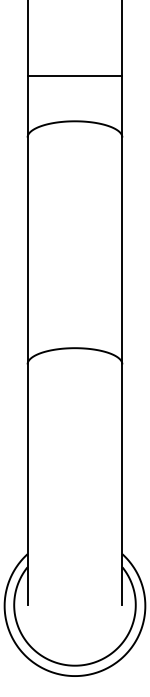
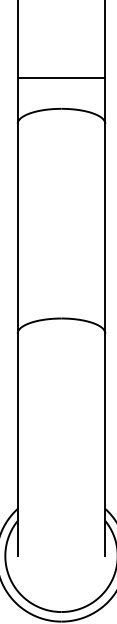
line: (74, 75) -> (61, 77), moved

